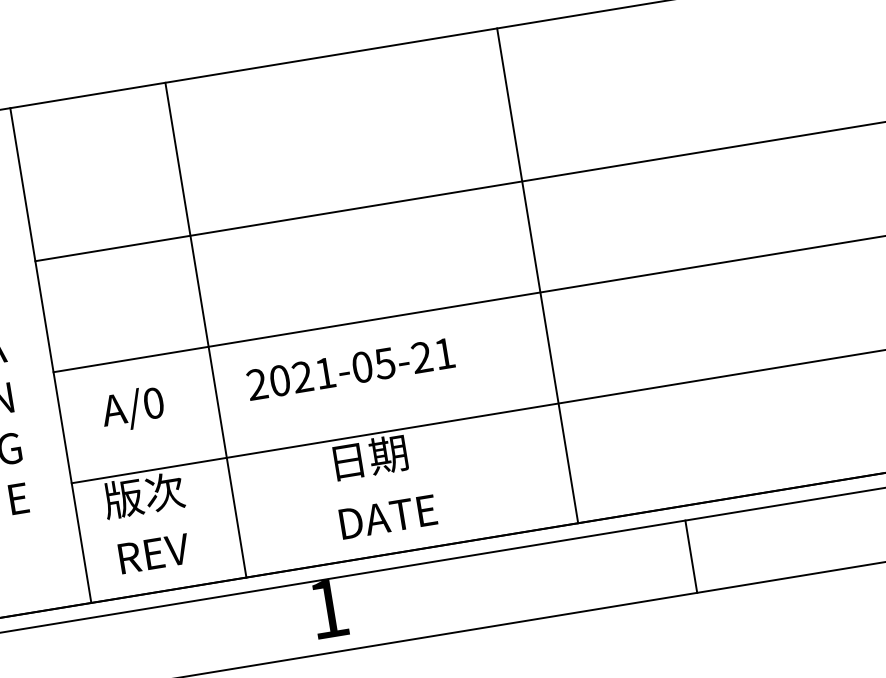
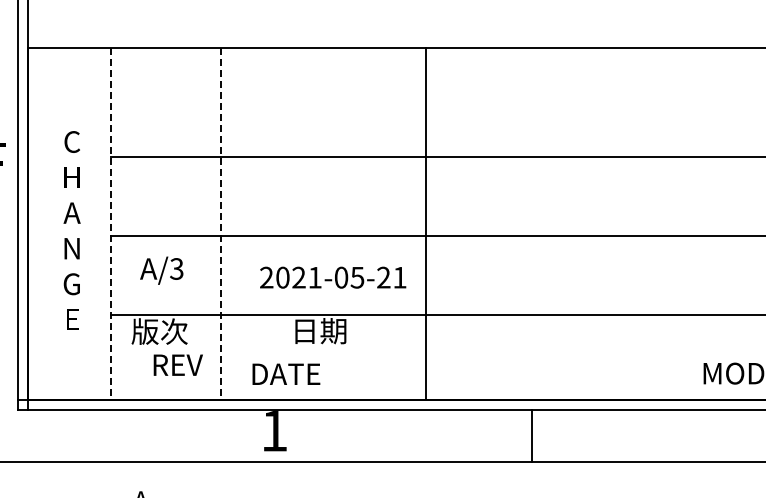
line: (538, 276) -> (426, 224), moved
line: (206, 330) -> (221, 224), solid -> dashed
line: (51, 355) -> (111, 224), solid -> dashed
text: (351, 368) -> (333, 277), moved
text: (153, 402) -> (176, 268), A/0 -> A/3
text: (388, 515) -> (286, 373), moved
text: (153, 552) -> (177, 364), moved

